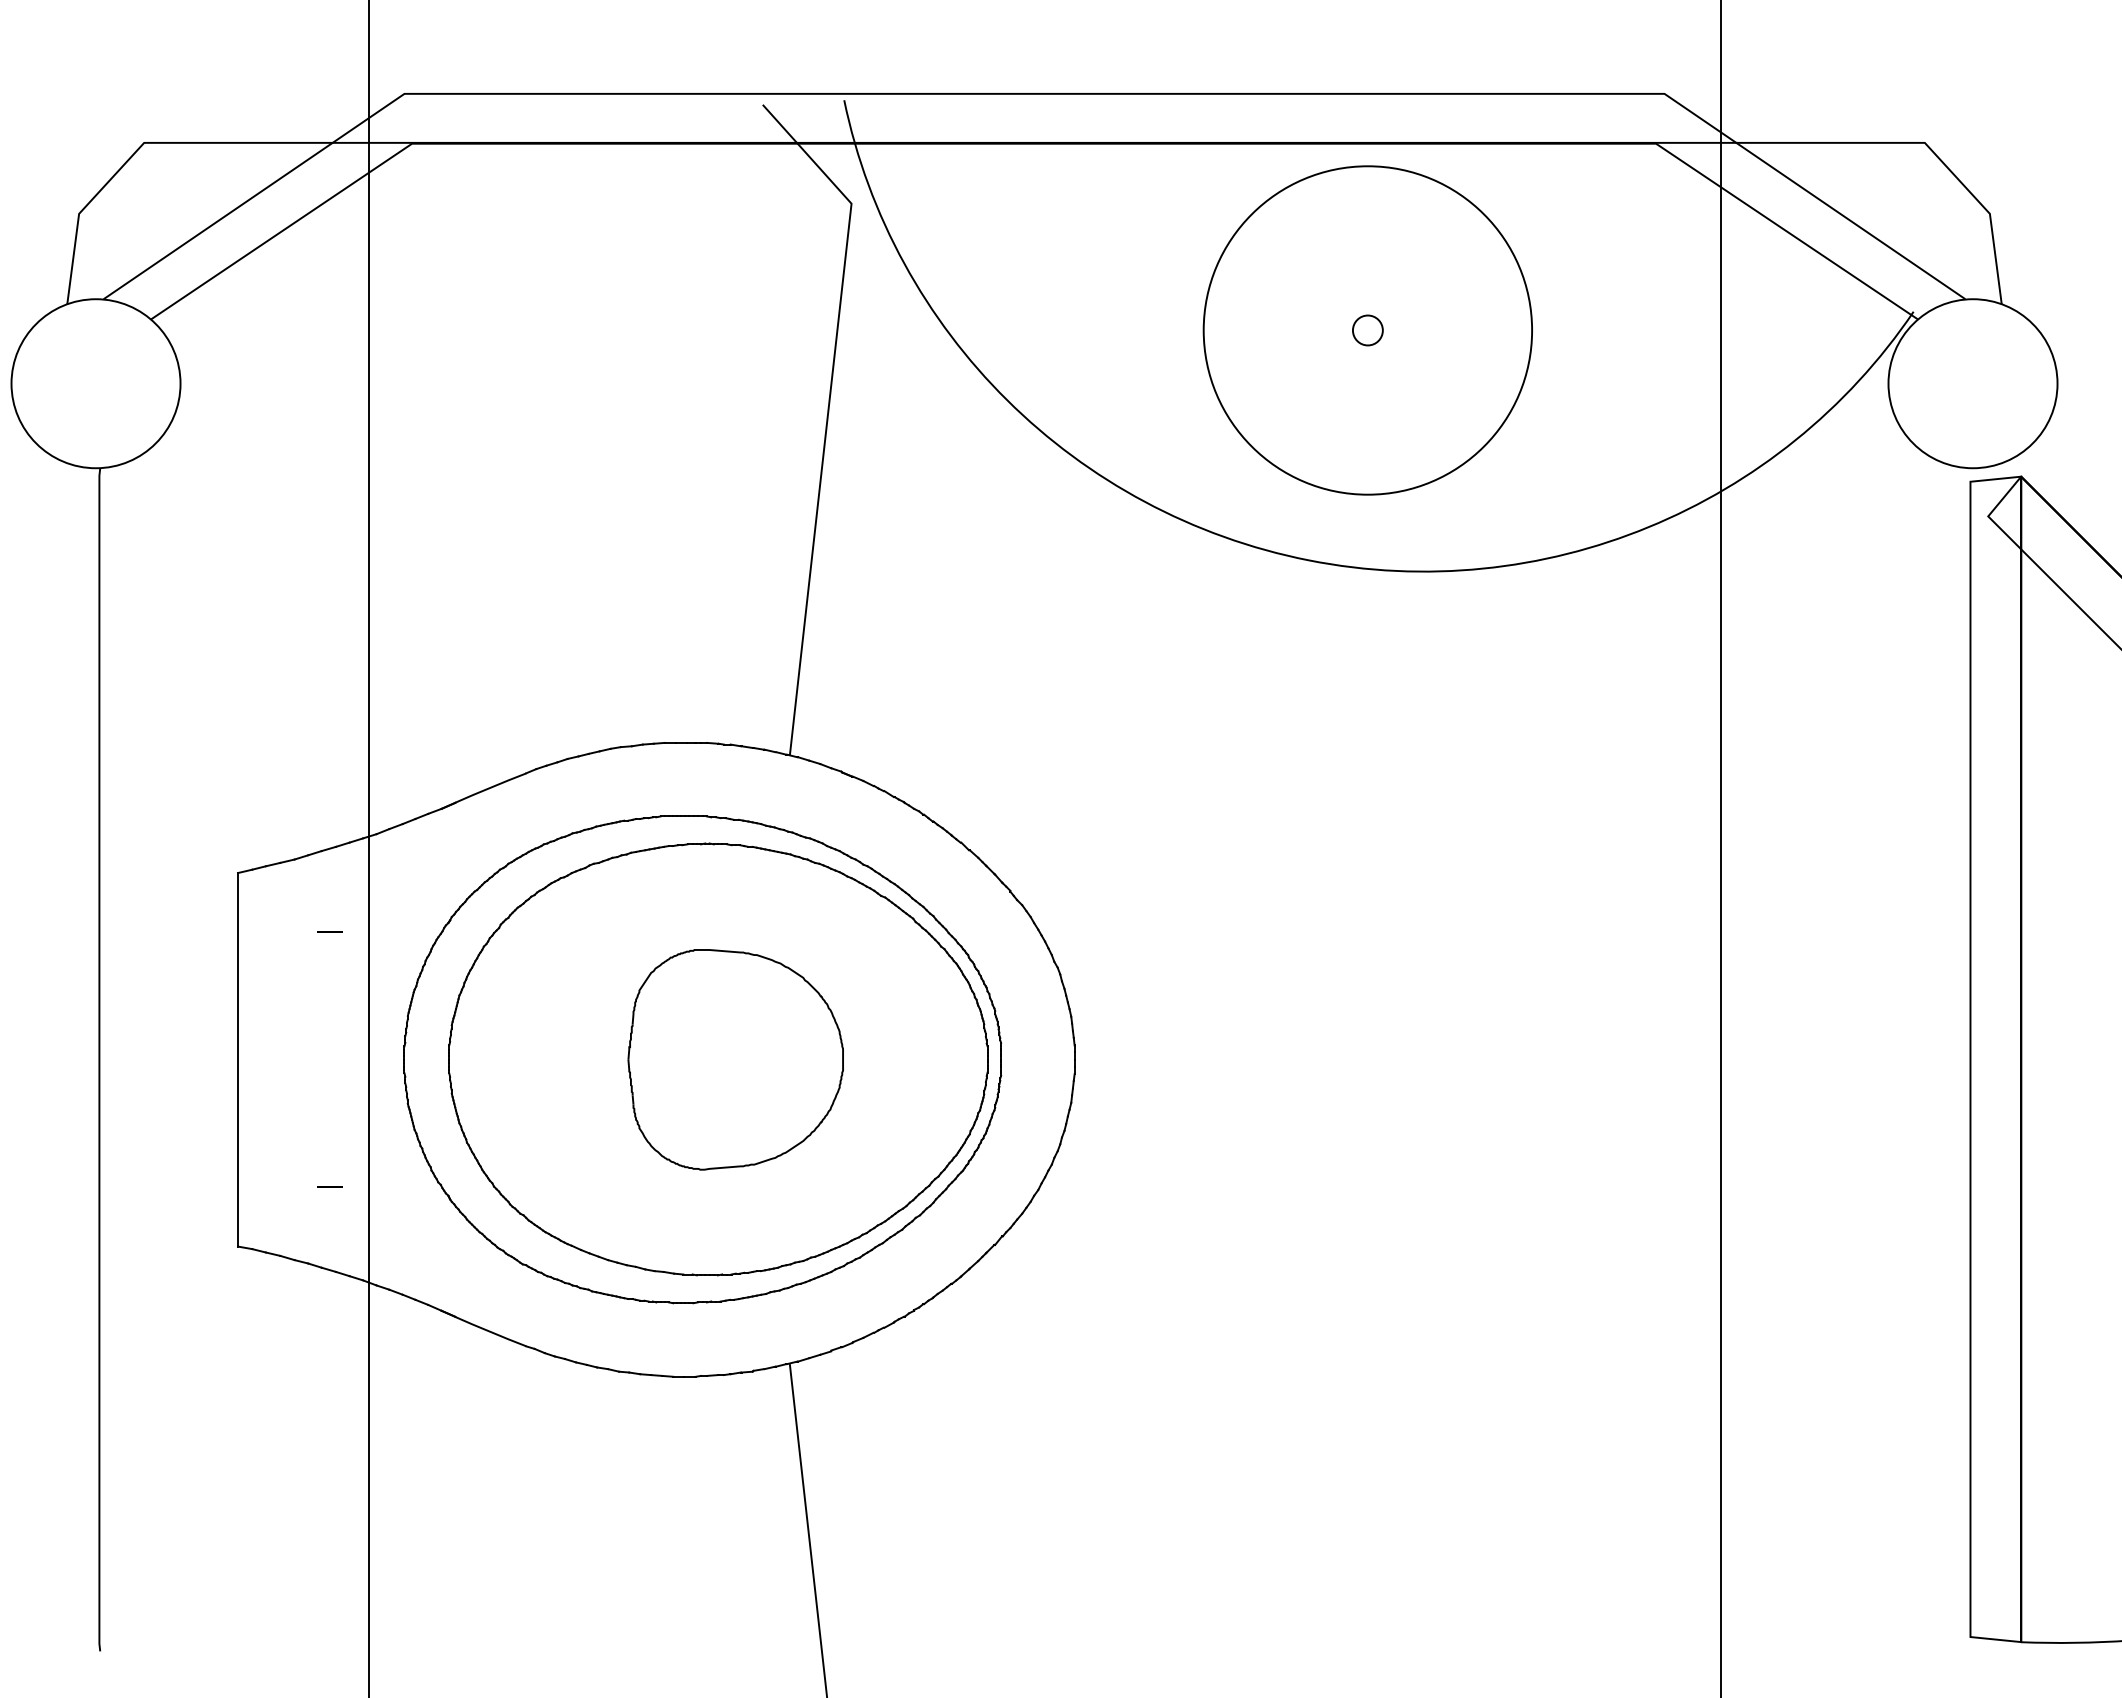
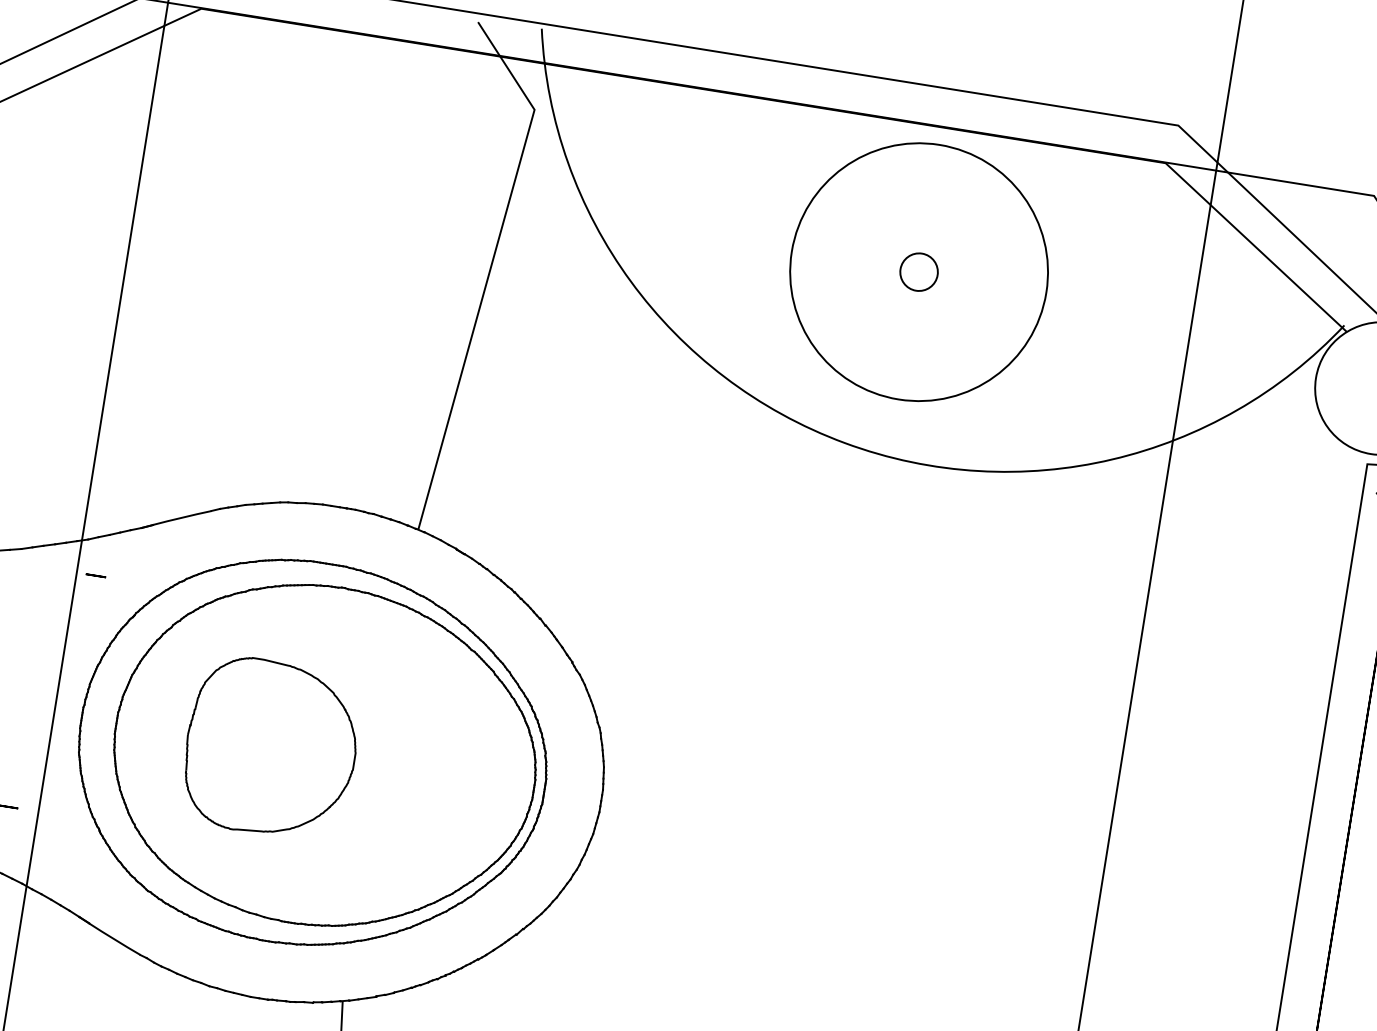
circle: (1367, 330) -> (918, 272), size x1.6
line: (329, 931) -> (95, 575), moved
part: (735, 1059) -> (270, 747), moved

